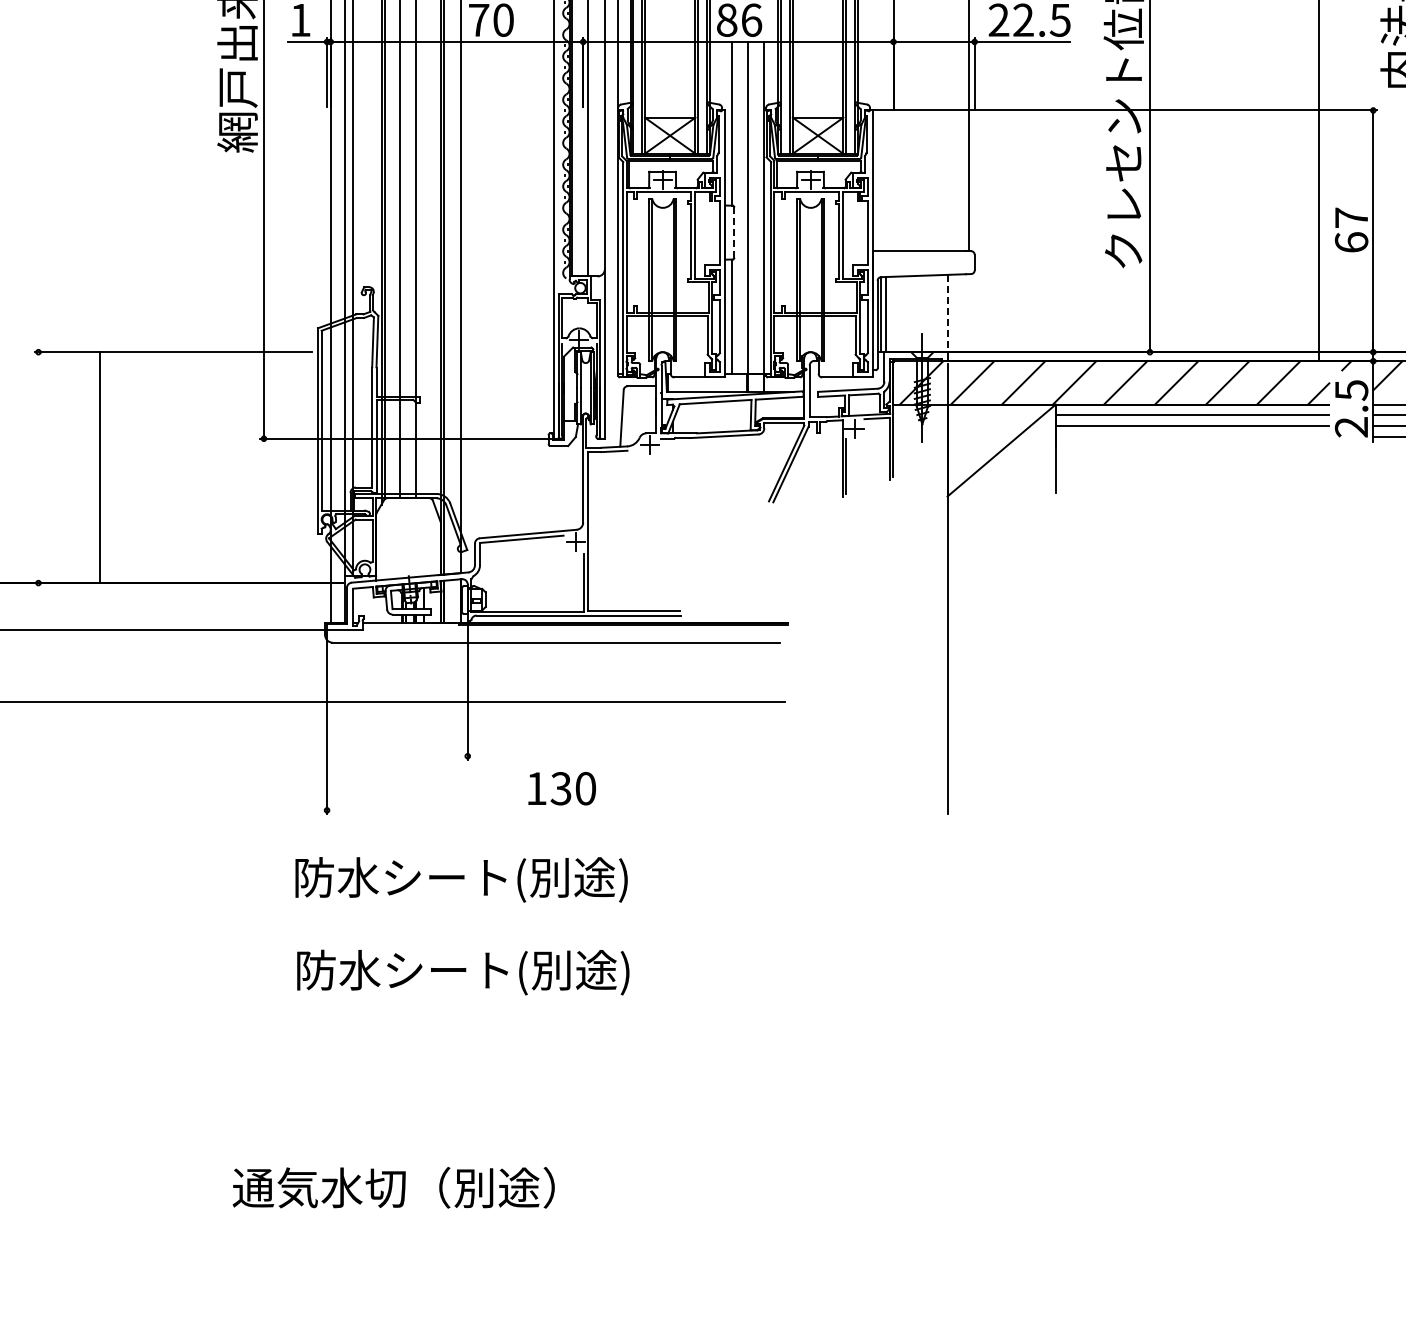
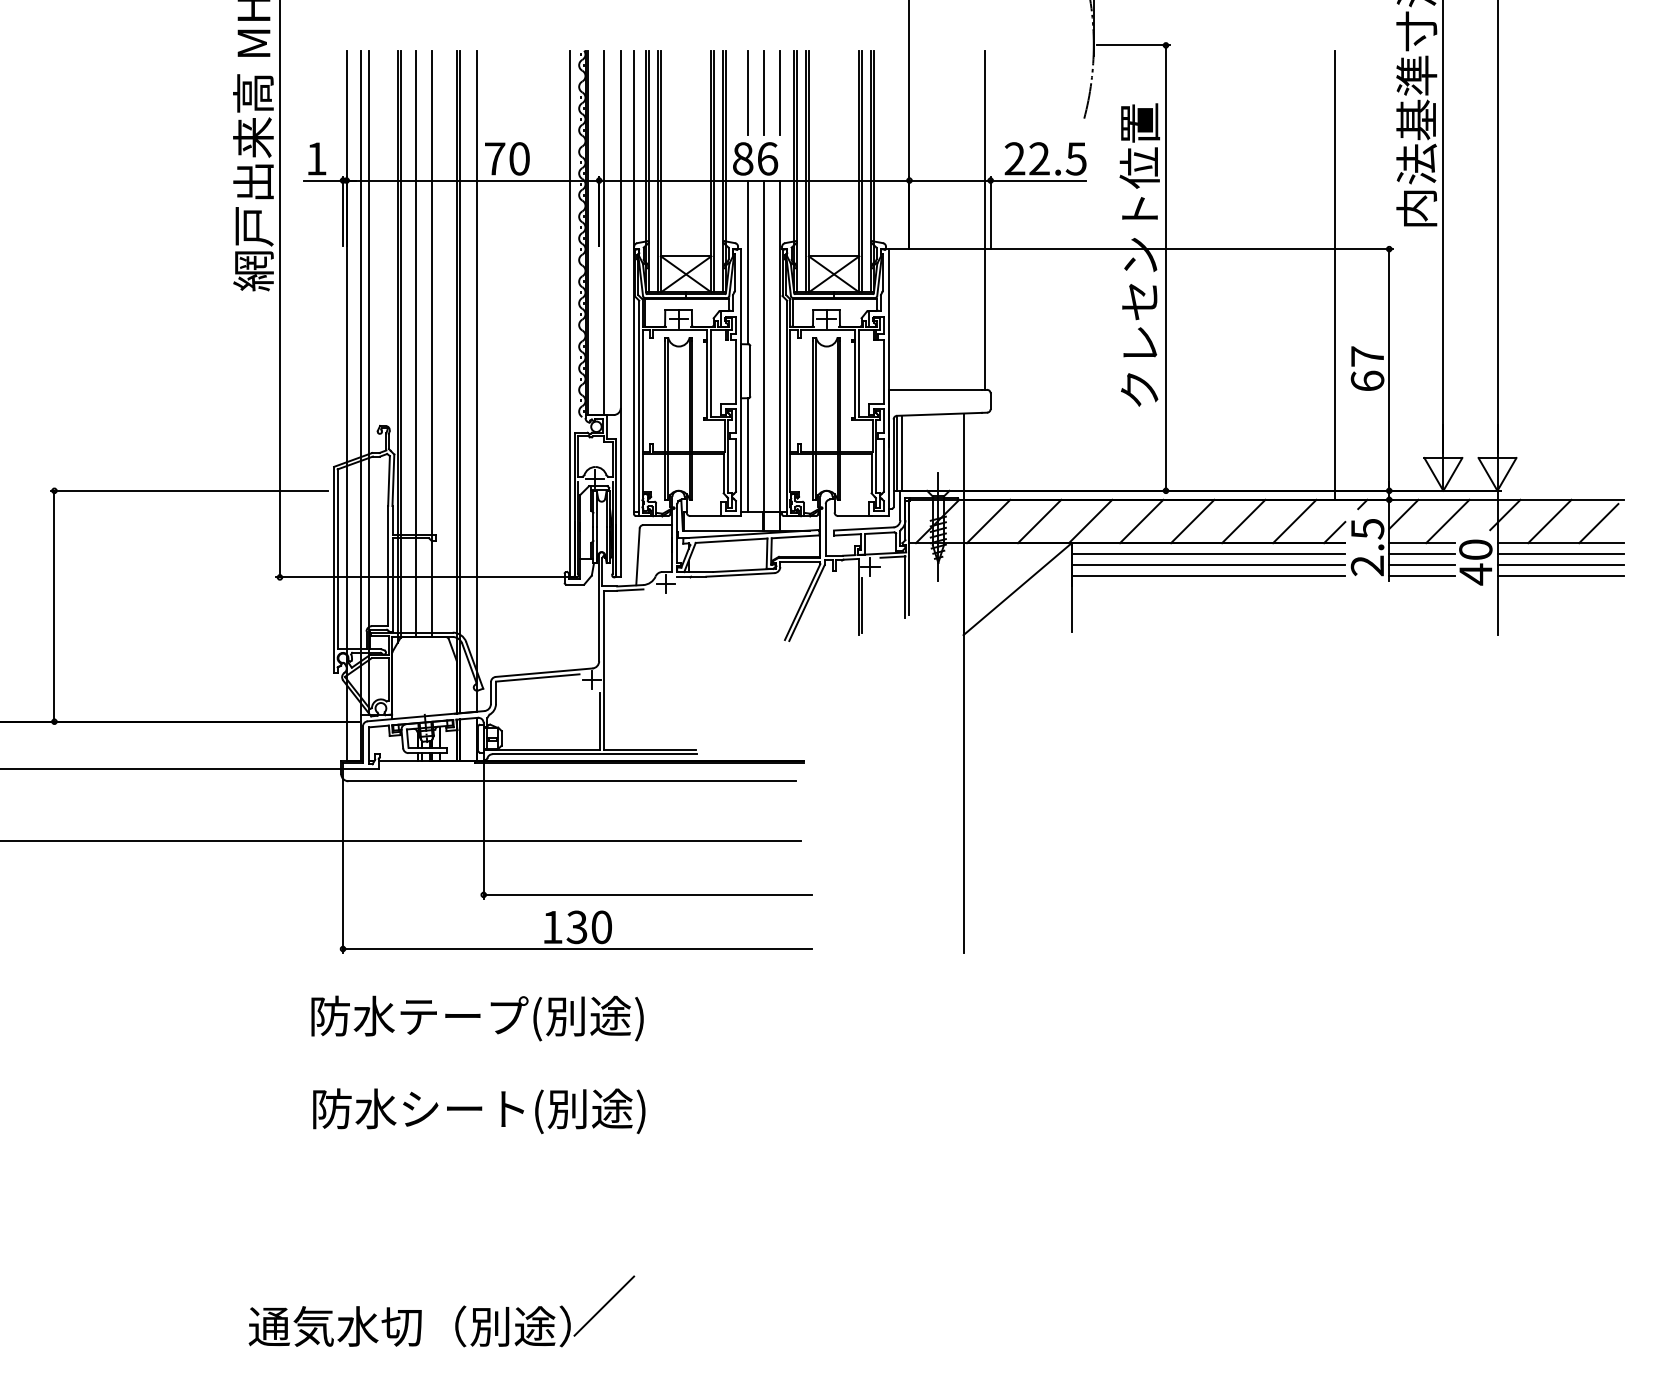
line: (734, 232) -> (750, 371), dashed -> solid
line: (947, 313) -> (963, 452), dashed -> solid
line: (1192, 436) -> (1208, 575), added
line: (100, 466) -> (54, 605), moved
line: (631, 755) -> (647, 894), added
line: (561, 810) -> (577, 949), added
text: (448, 876) -> (464, 1015), 防水シート(別途) -> 防水テープ(別途)
line: (588, 1166) -> (604, 1305), added

